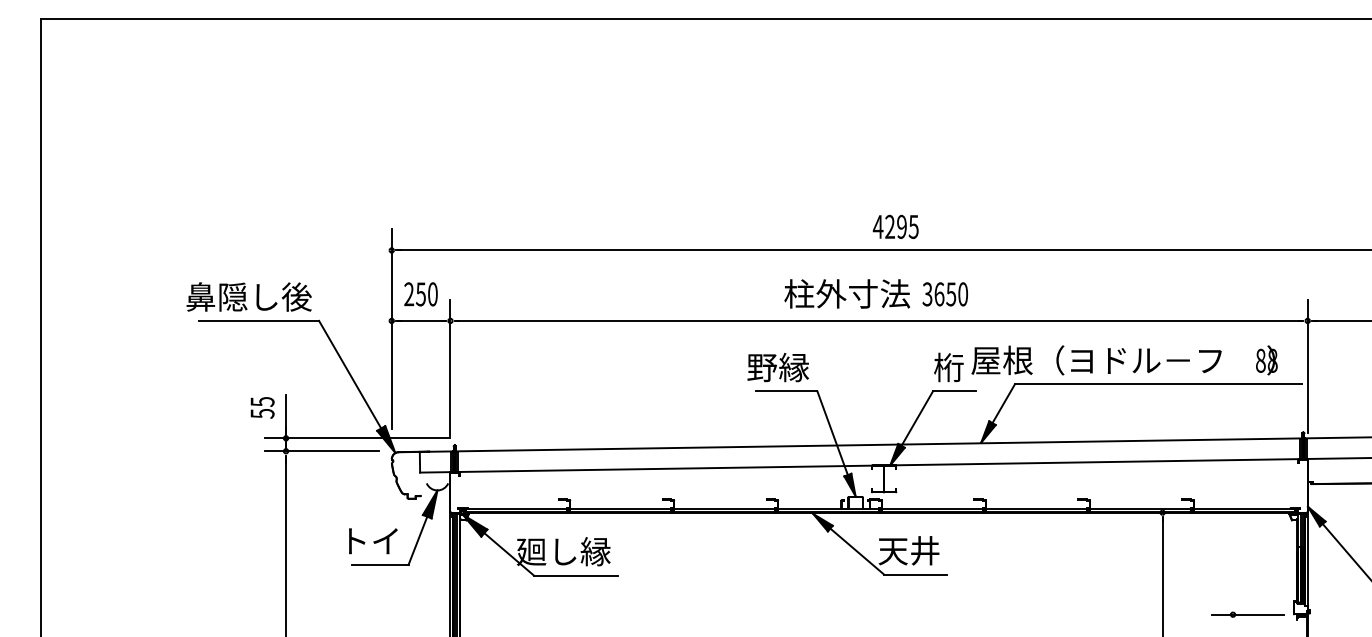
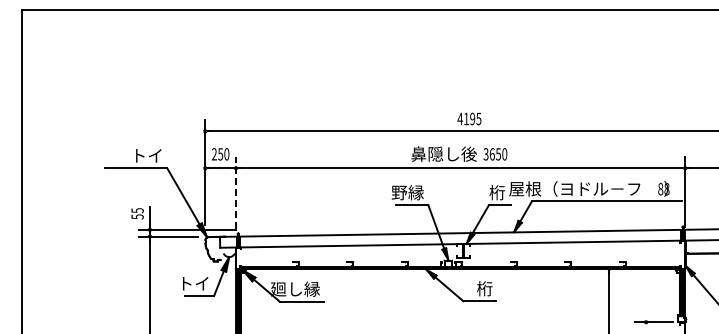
text: (890, 225) -> (466, 118), 4295 -> 4195
text: (846, 292) -> (443, 153), 柱外寸法 -> 鼻隠し後
text: (249, 296) -> (130, 155), 鼻隠し後 -> トイ
line: (451, 367) -> (236, 192), solid -> dashed
text: (909, 550) -> (476, 288), 天井 -> 桁

